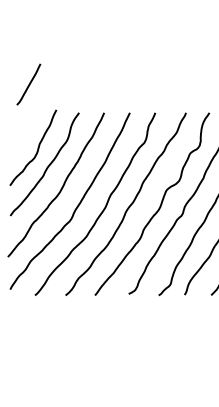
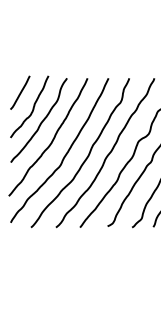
line: (28, 84) -> (19, 92), moved

